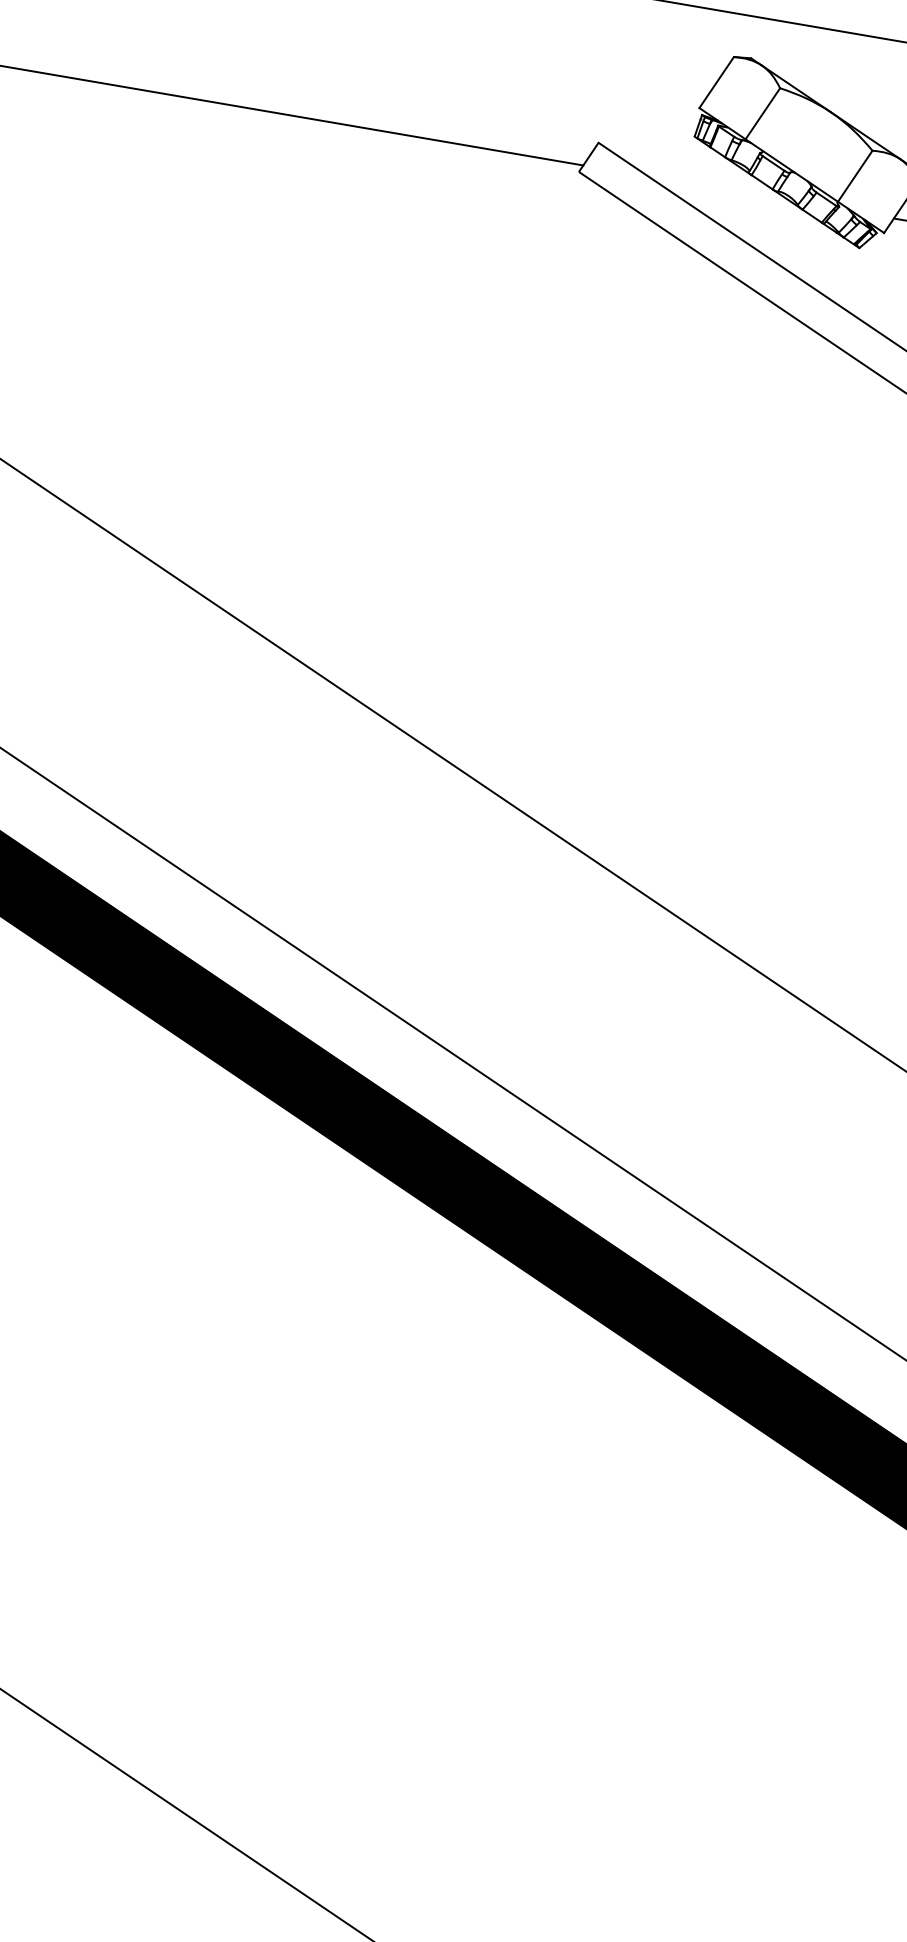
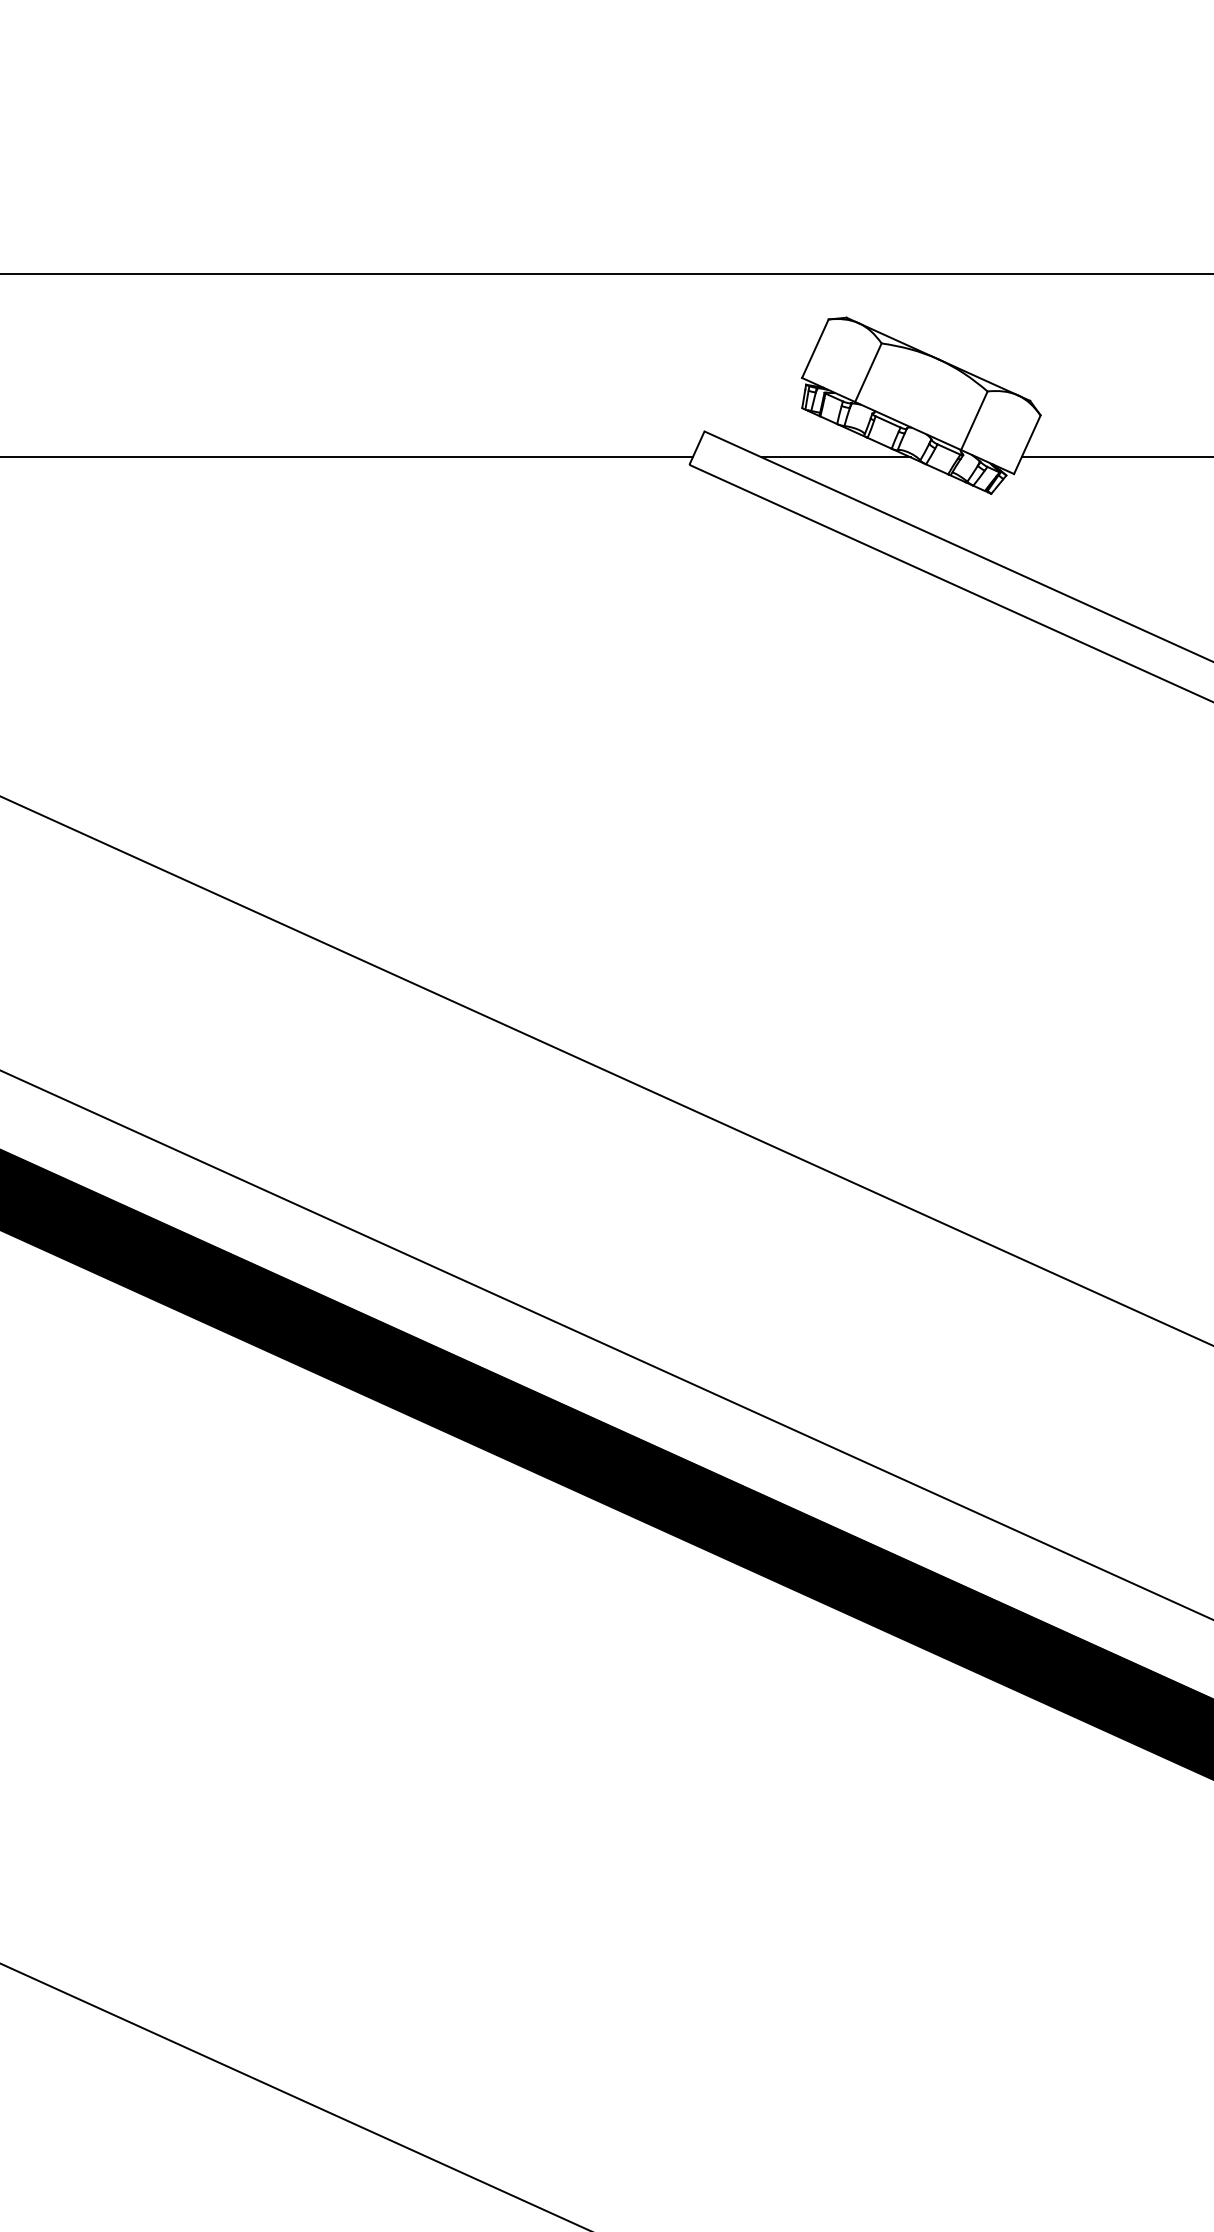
line: (718, 188) -> (835, 457), added

